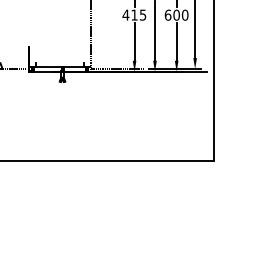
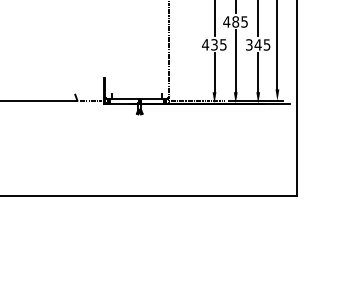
text: (134, 14) -> (214, 44), 415 -> 435
text: (176, 14) -> (258, 44), 600 -> 345

